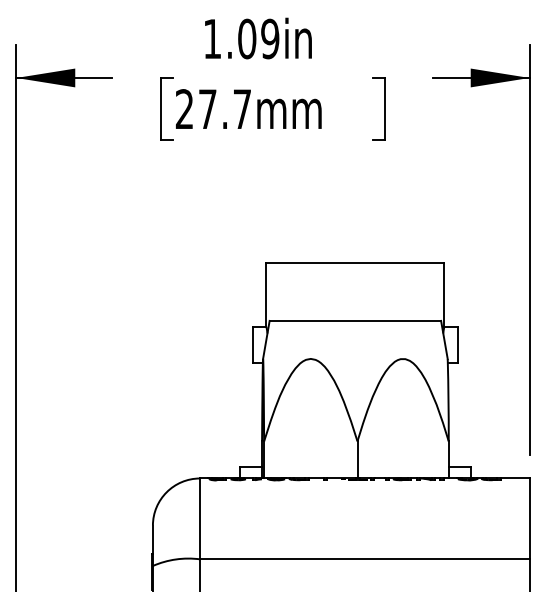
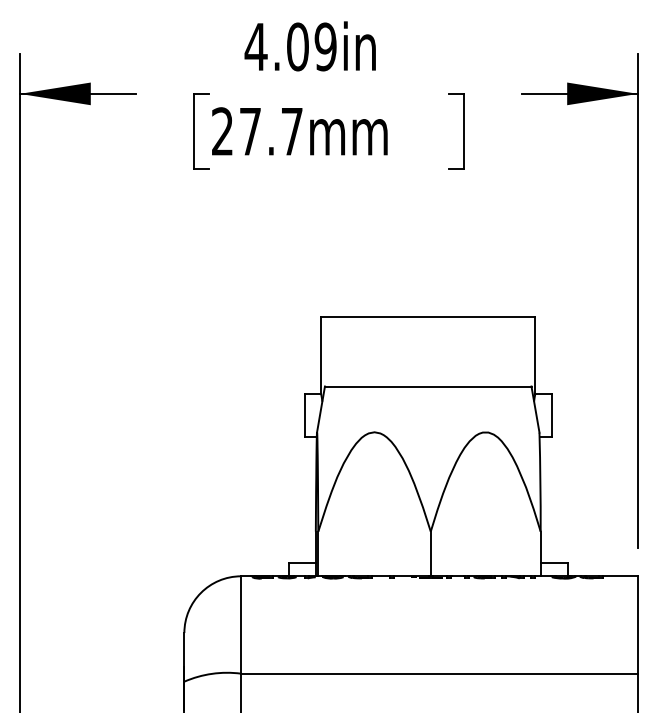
text: (212, 38) -> (256, 46), 1.09in -> 4.09in

